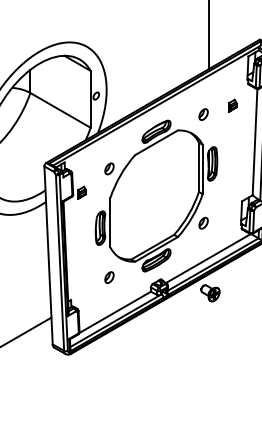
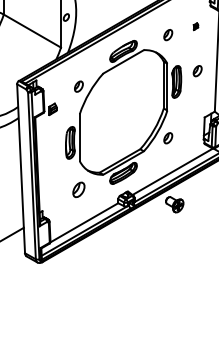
part: (232, 105) -> (195, 26), size x0.6
part: (234, 152) -> (197, 71), added
part: (109, 277) -> (78, 189), size x1.4

